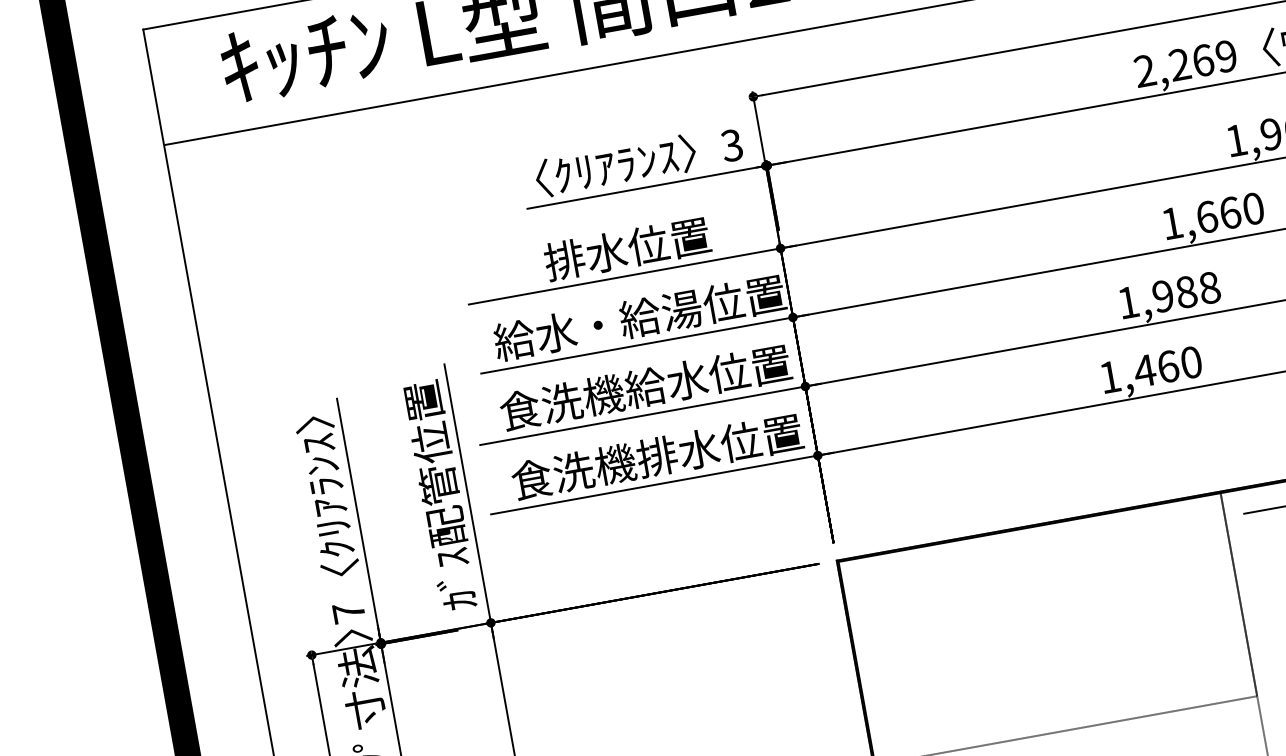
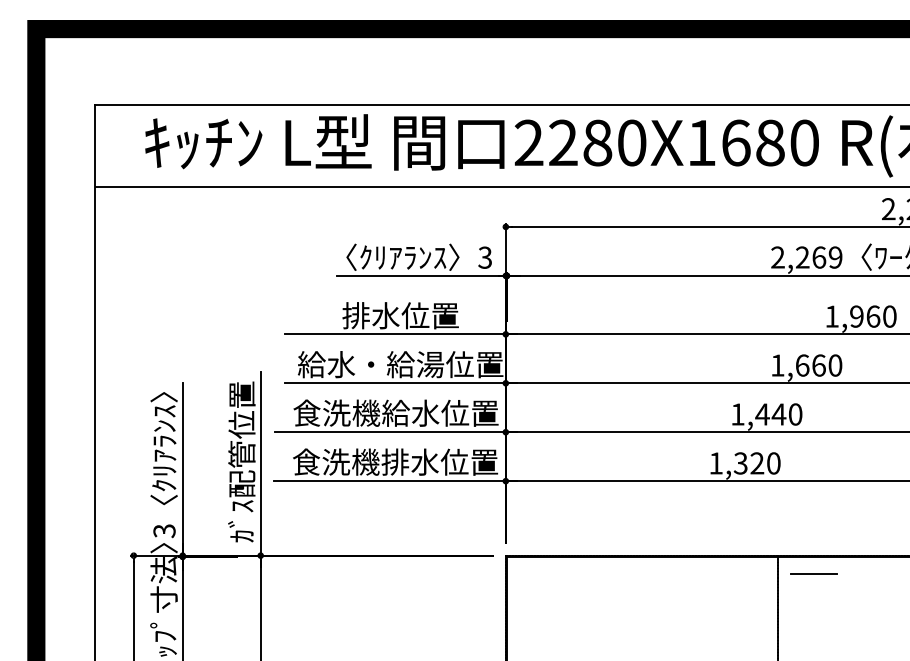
text: (1185, 292) -> (778, 414), 1,988 -> 1,440
text: (1155, 369) -> (748, 463), 1,460 -> 1,320
text: (349, 613) -> (164, 531), 7 -> 3

